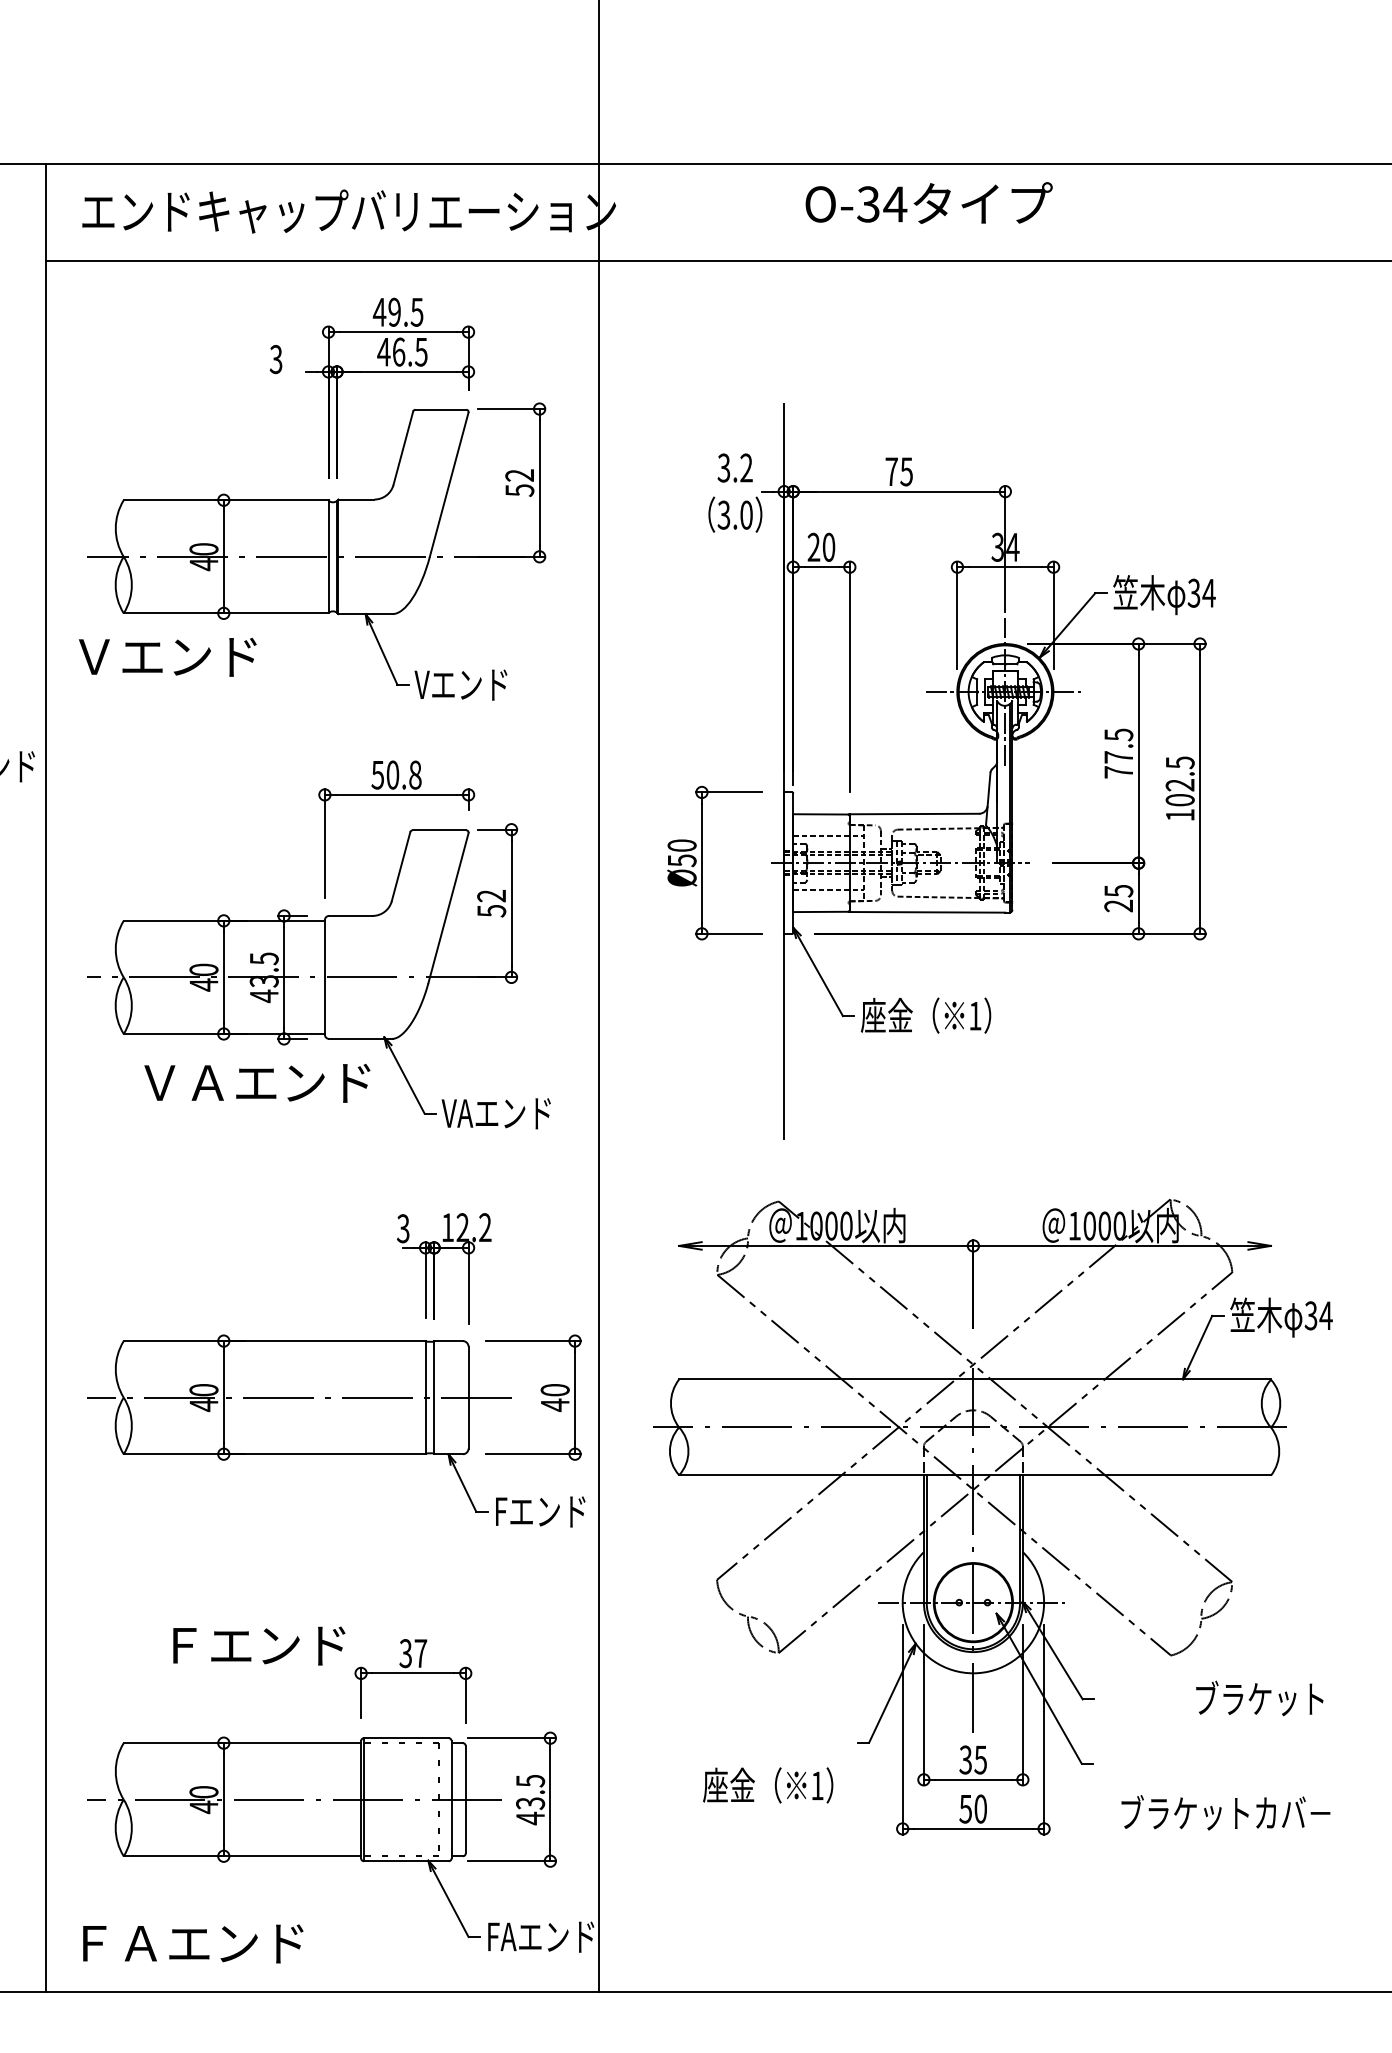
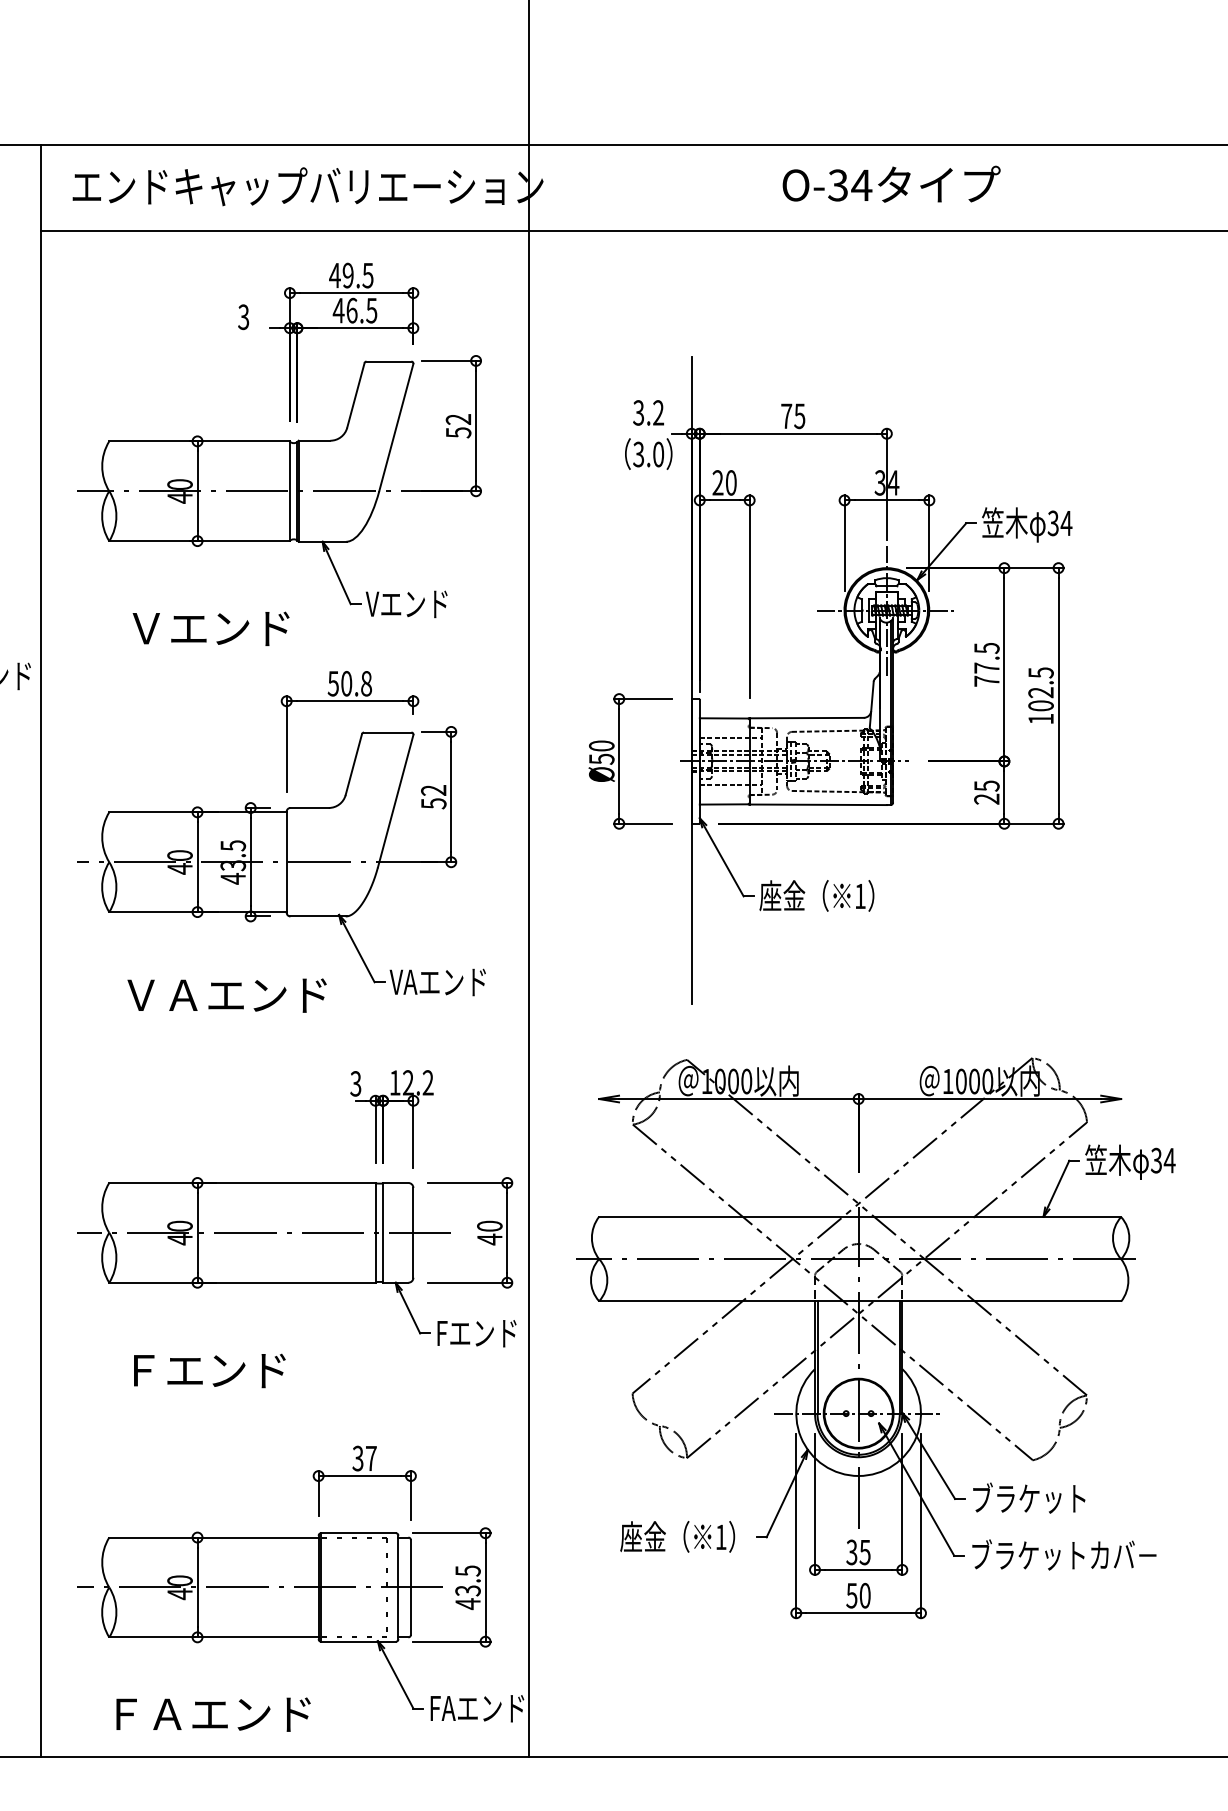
text: (928, 202) -> (891, 183), moved
text: (167, 656) -> (210, 628), moved
text: (256, 1083) -> (226, 995), moved
text: (258, 1645) -> (209, 1370), moved
text: (1260, 1697) -> (1029, 1497), moved
text: (767, 1785) -> (677, 1536), moved
text: (1226, 1812) -> (1064, 1554), moved
text: (193, 1943) -> (213, 1714), moved

